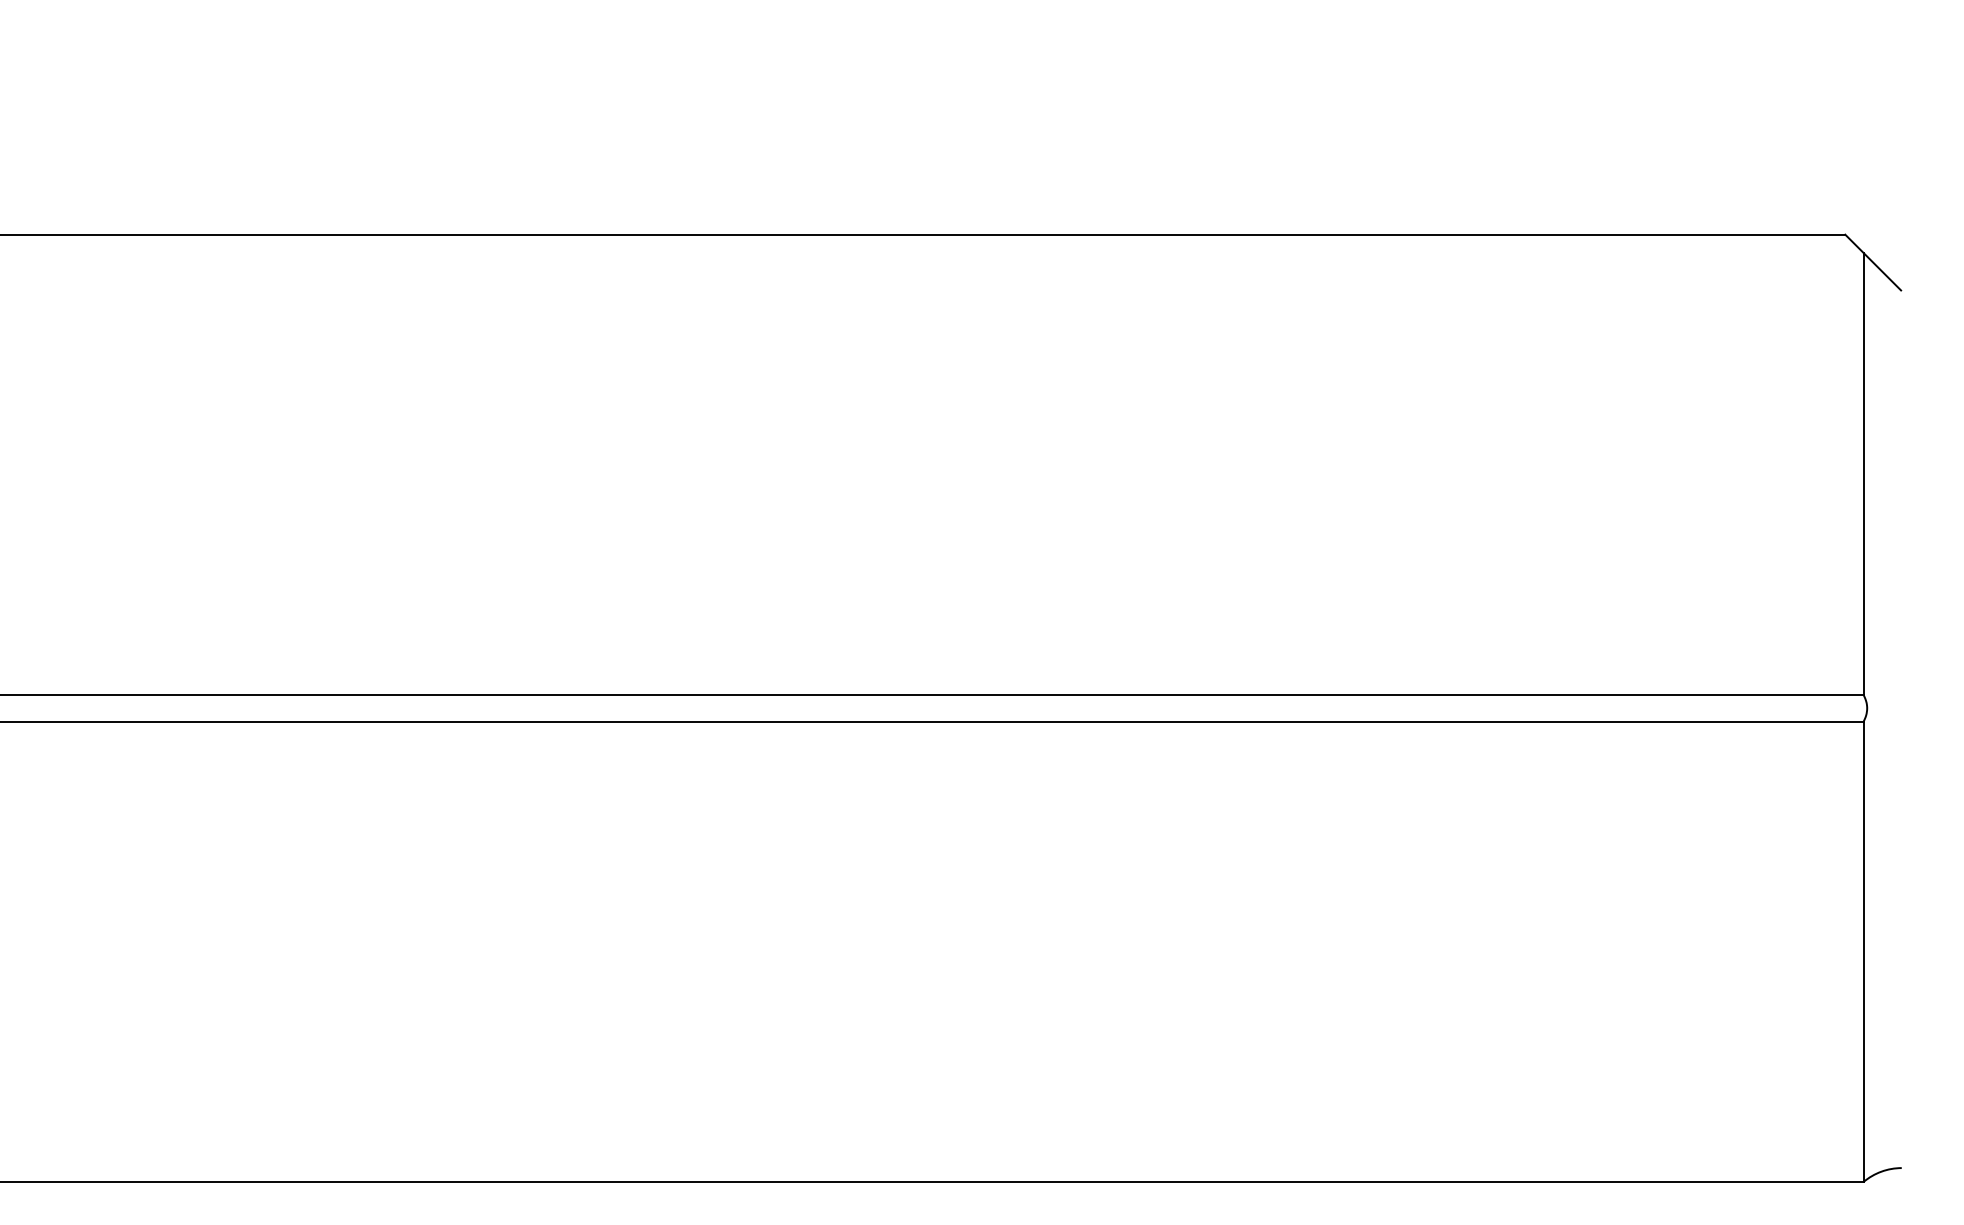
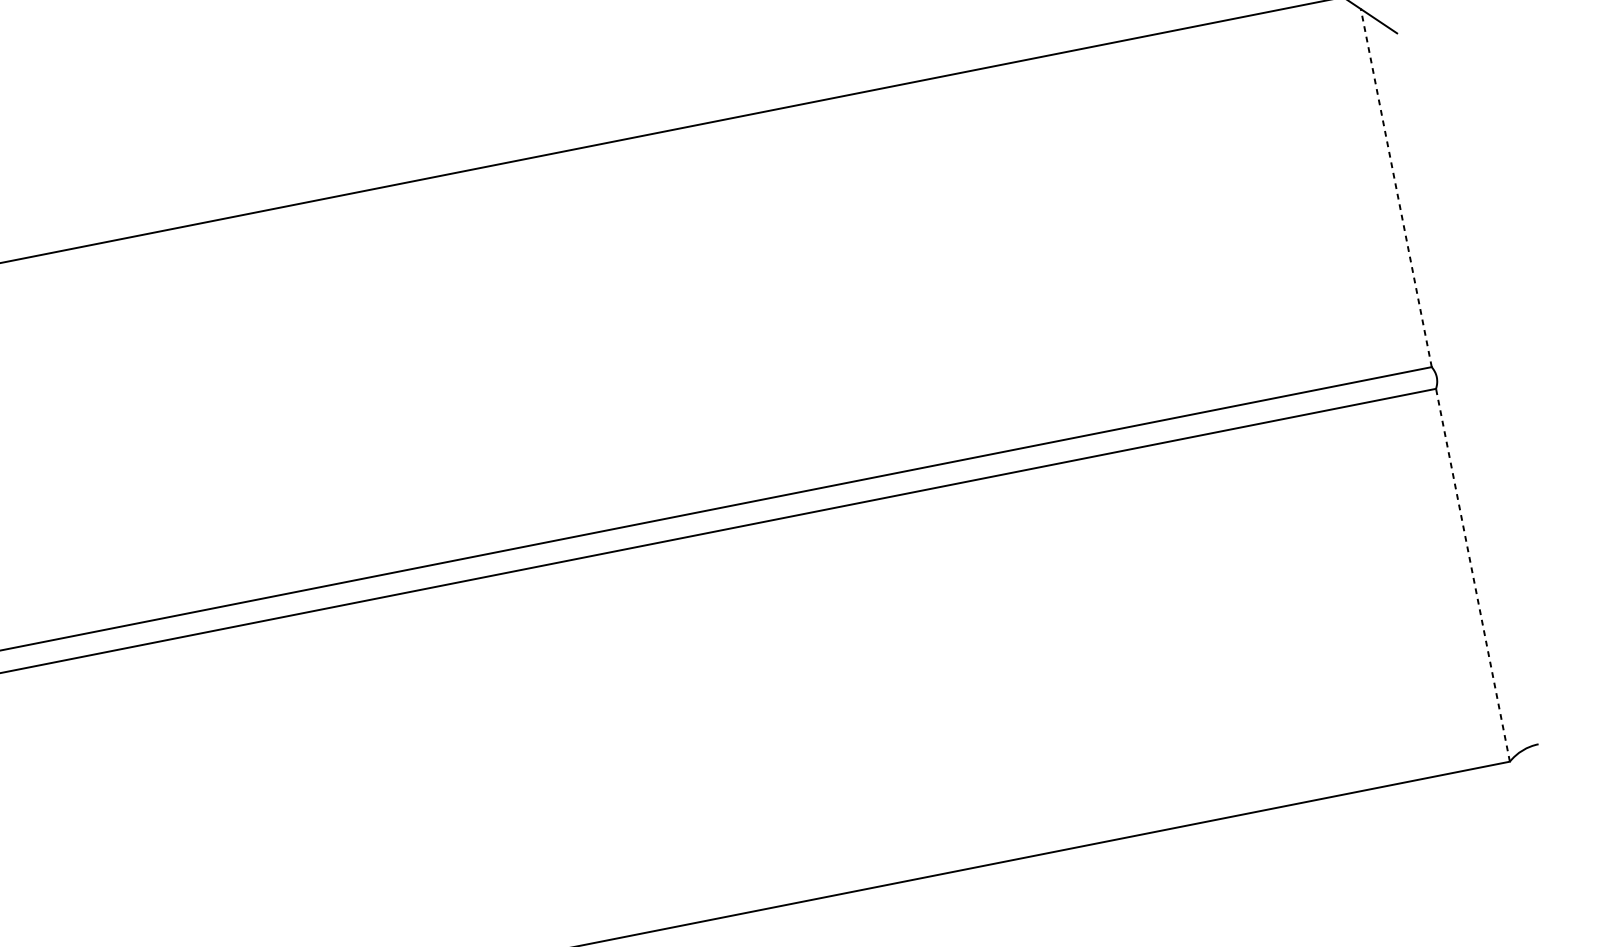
line: (1863, 473) -> (1396, 187), solid -> dashed
line: (1863, 951) -> (1472, 574), solid -> dashed

